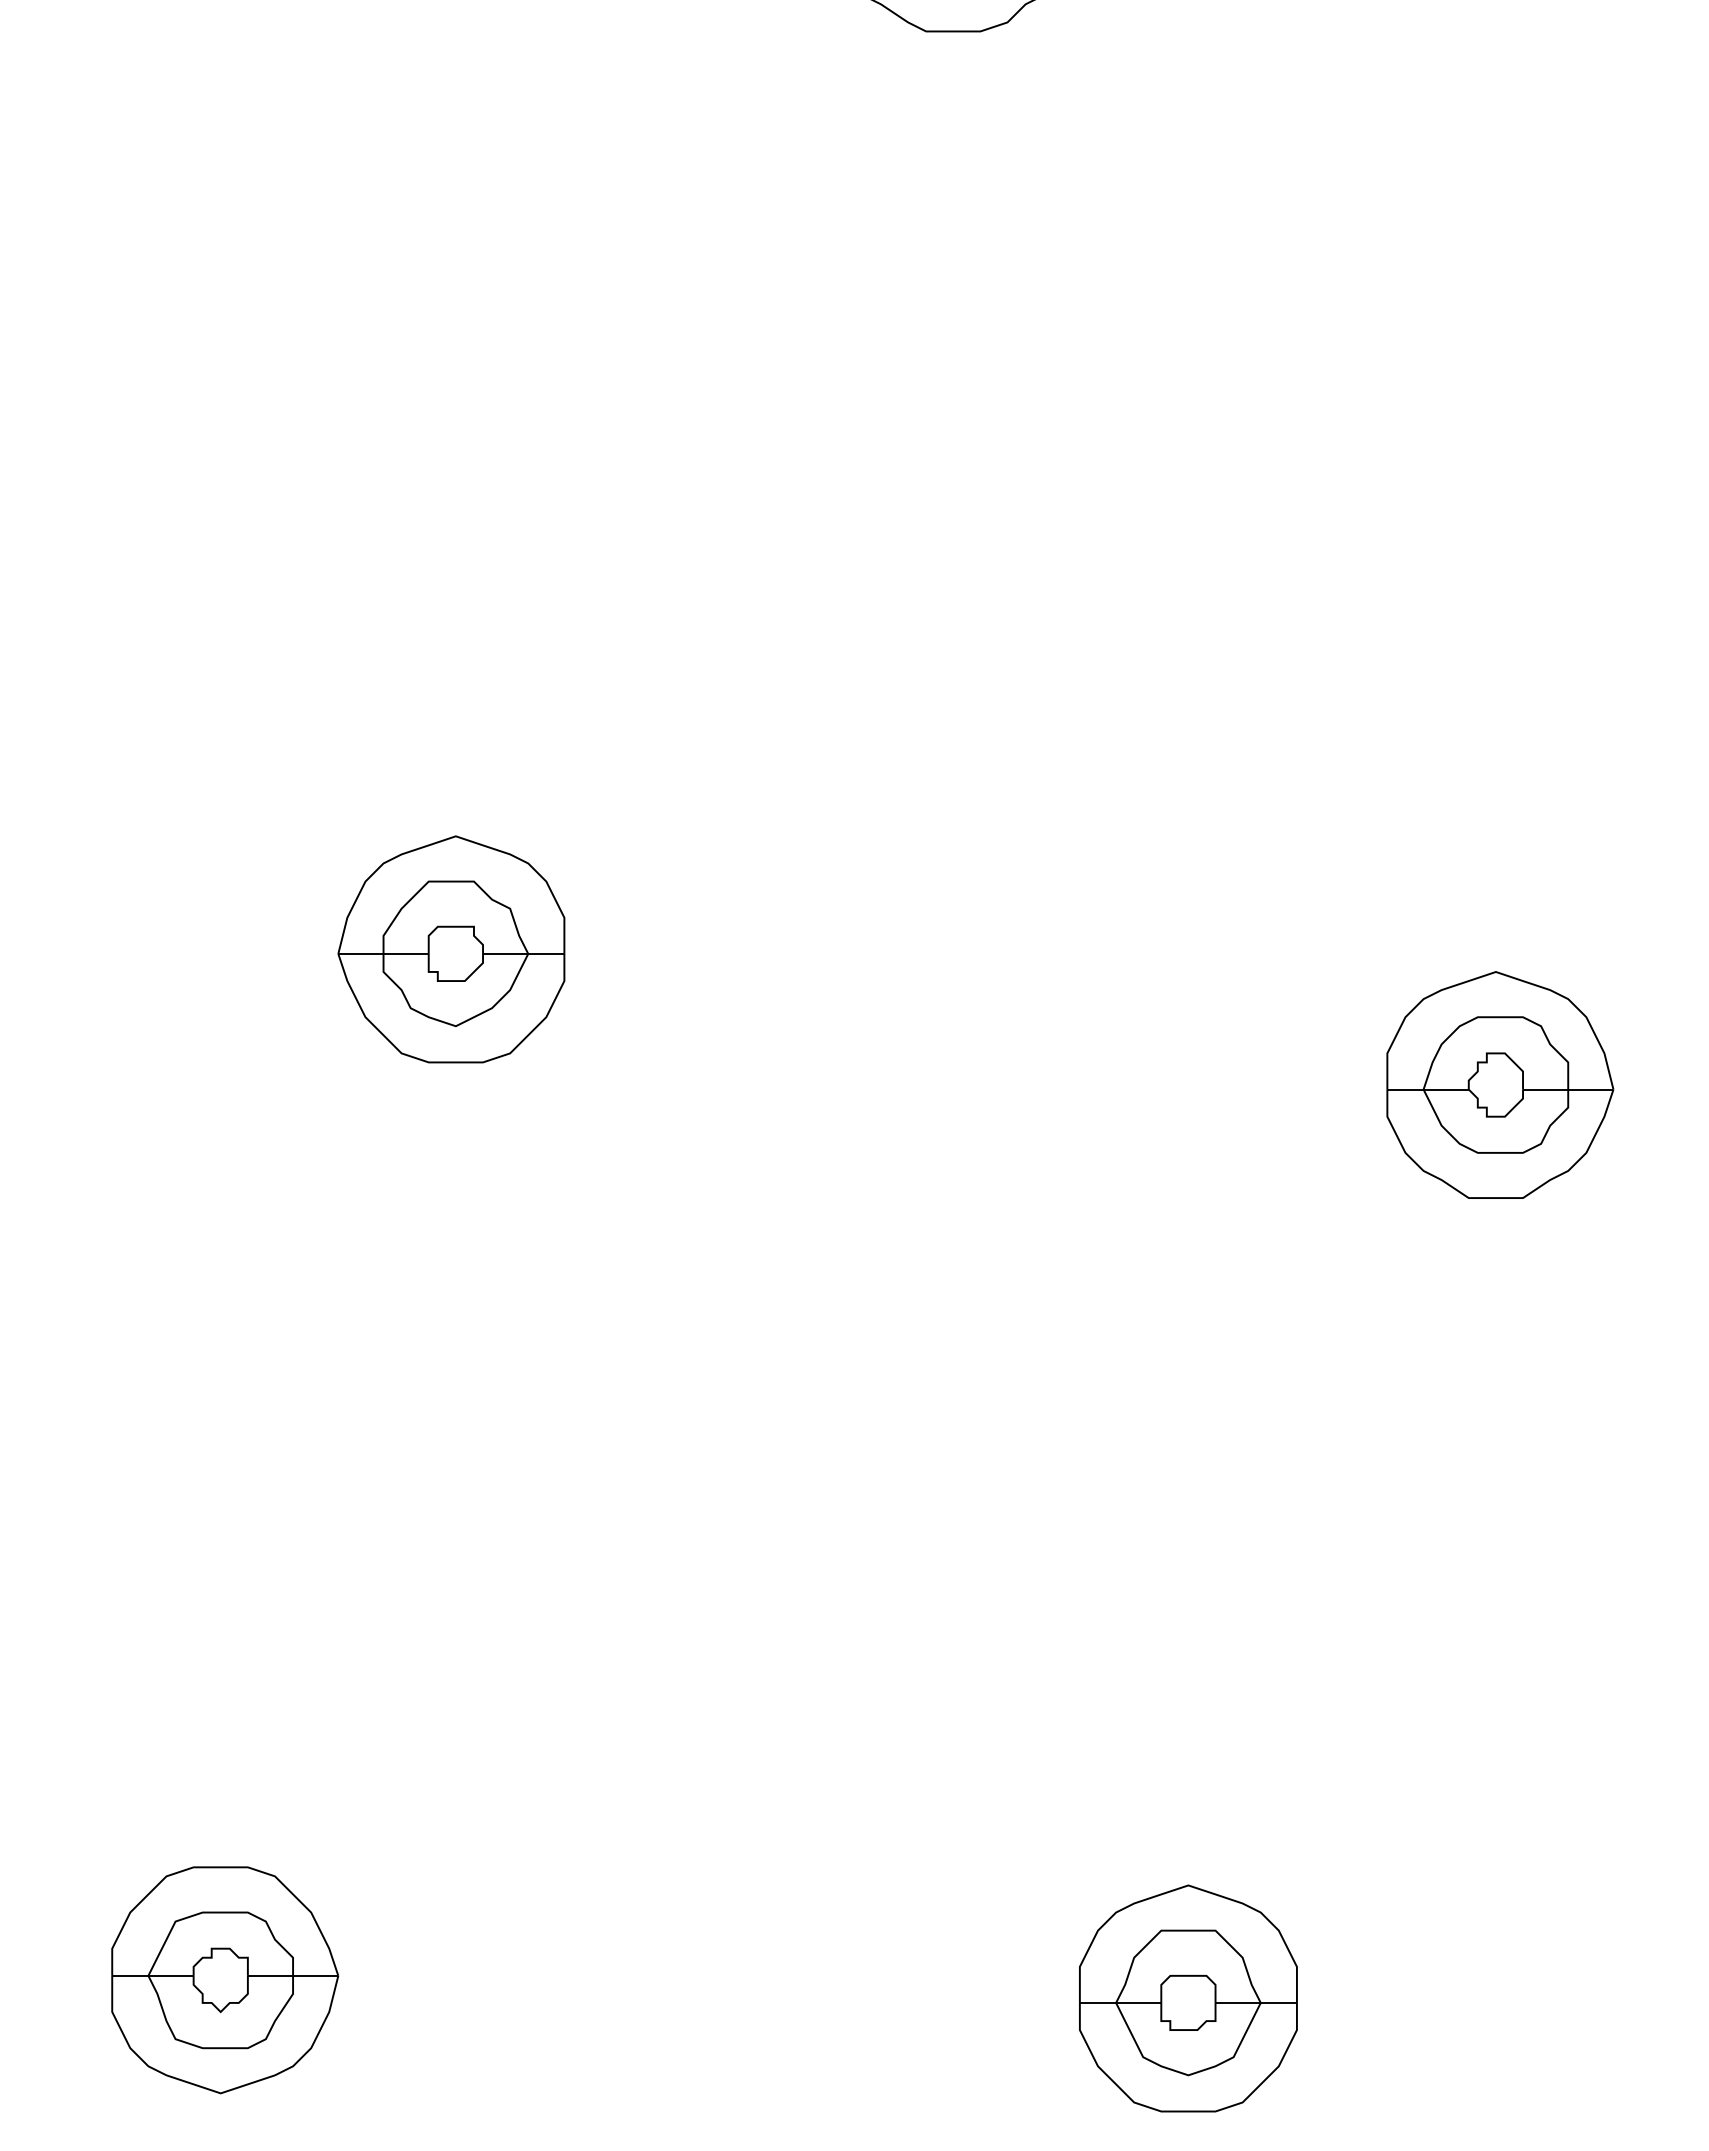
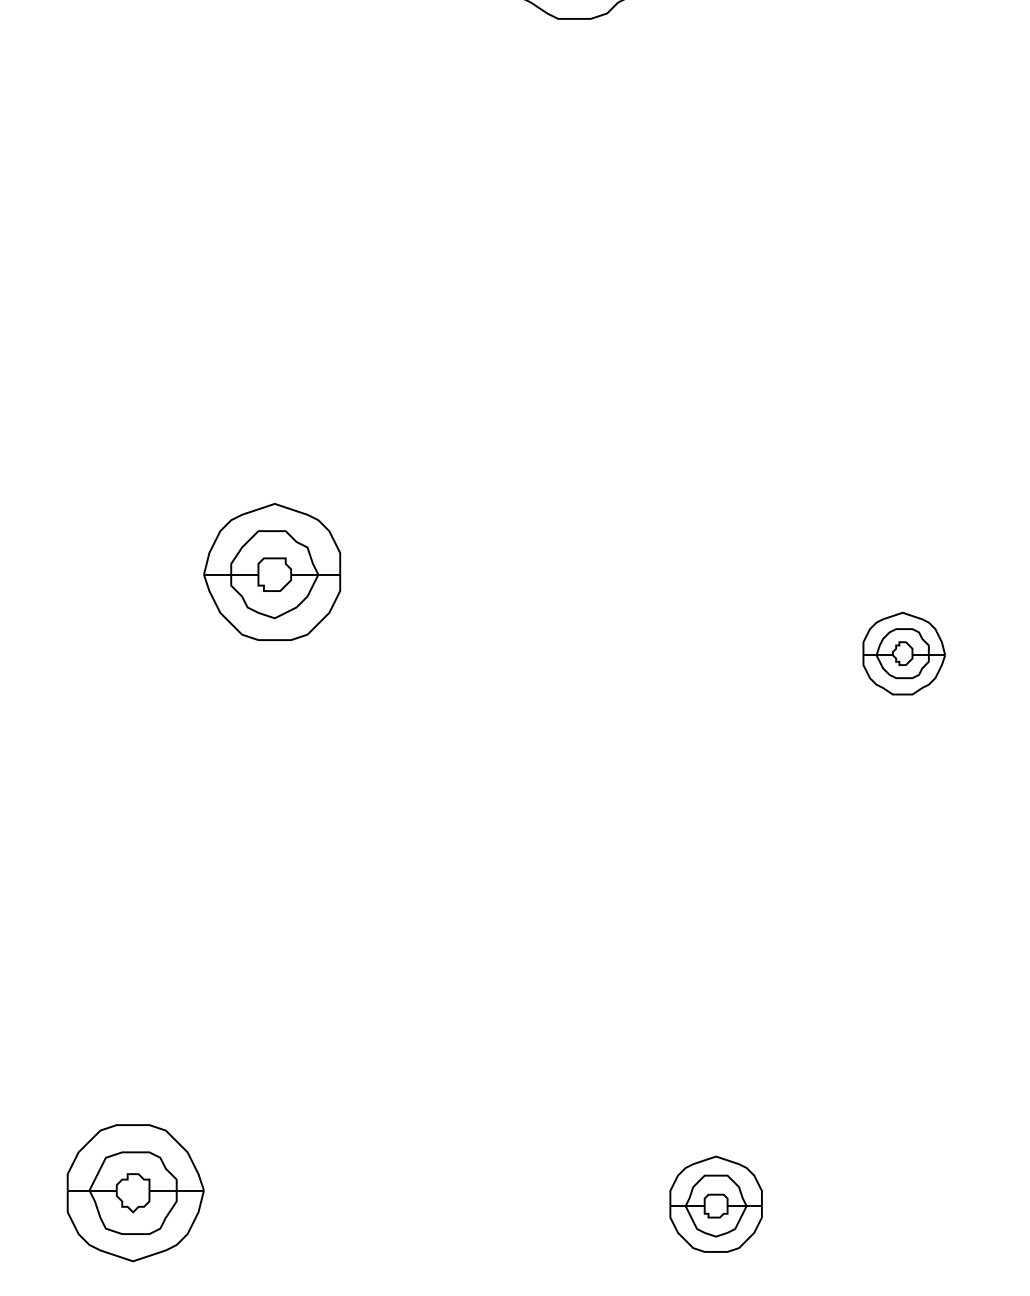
part: (1500, 1084) -> (904, 653), size x0.6
part: (1187, 1999) -> (715, 1204), size x0.7

